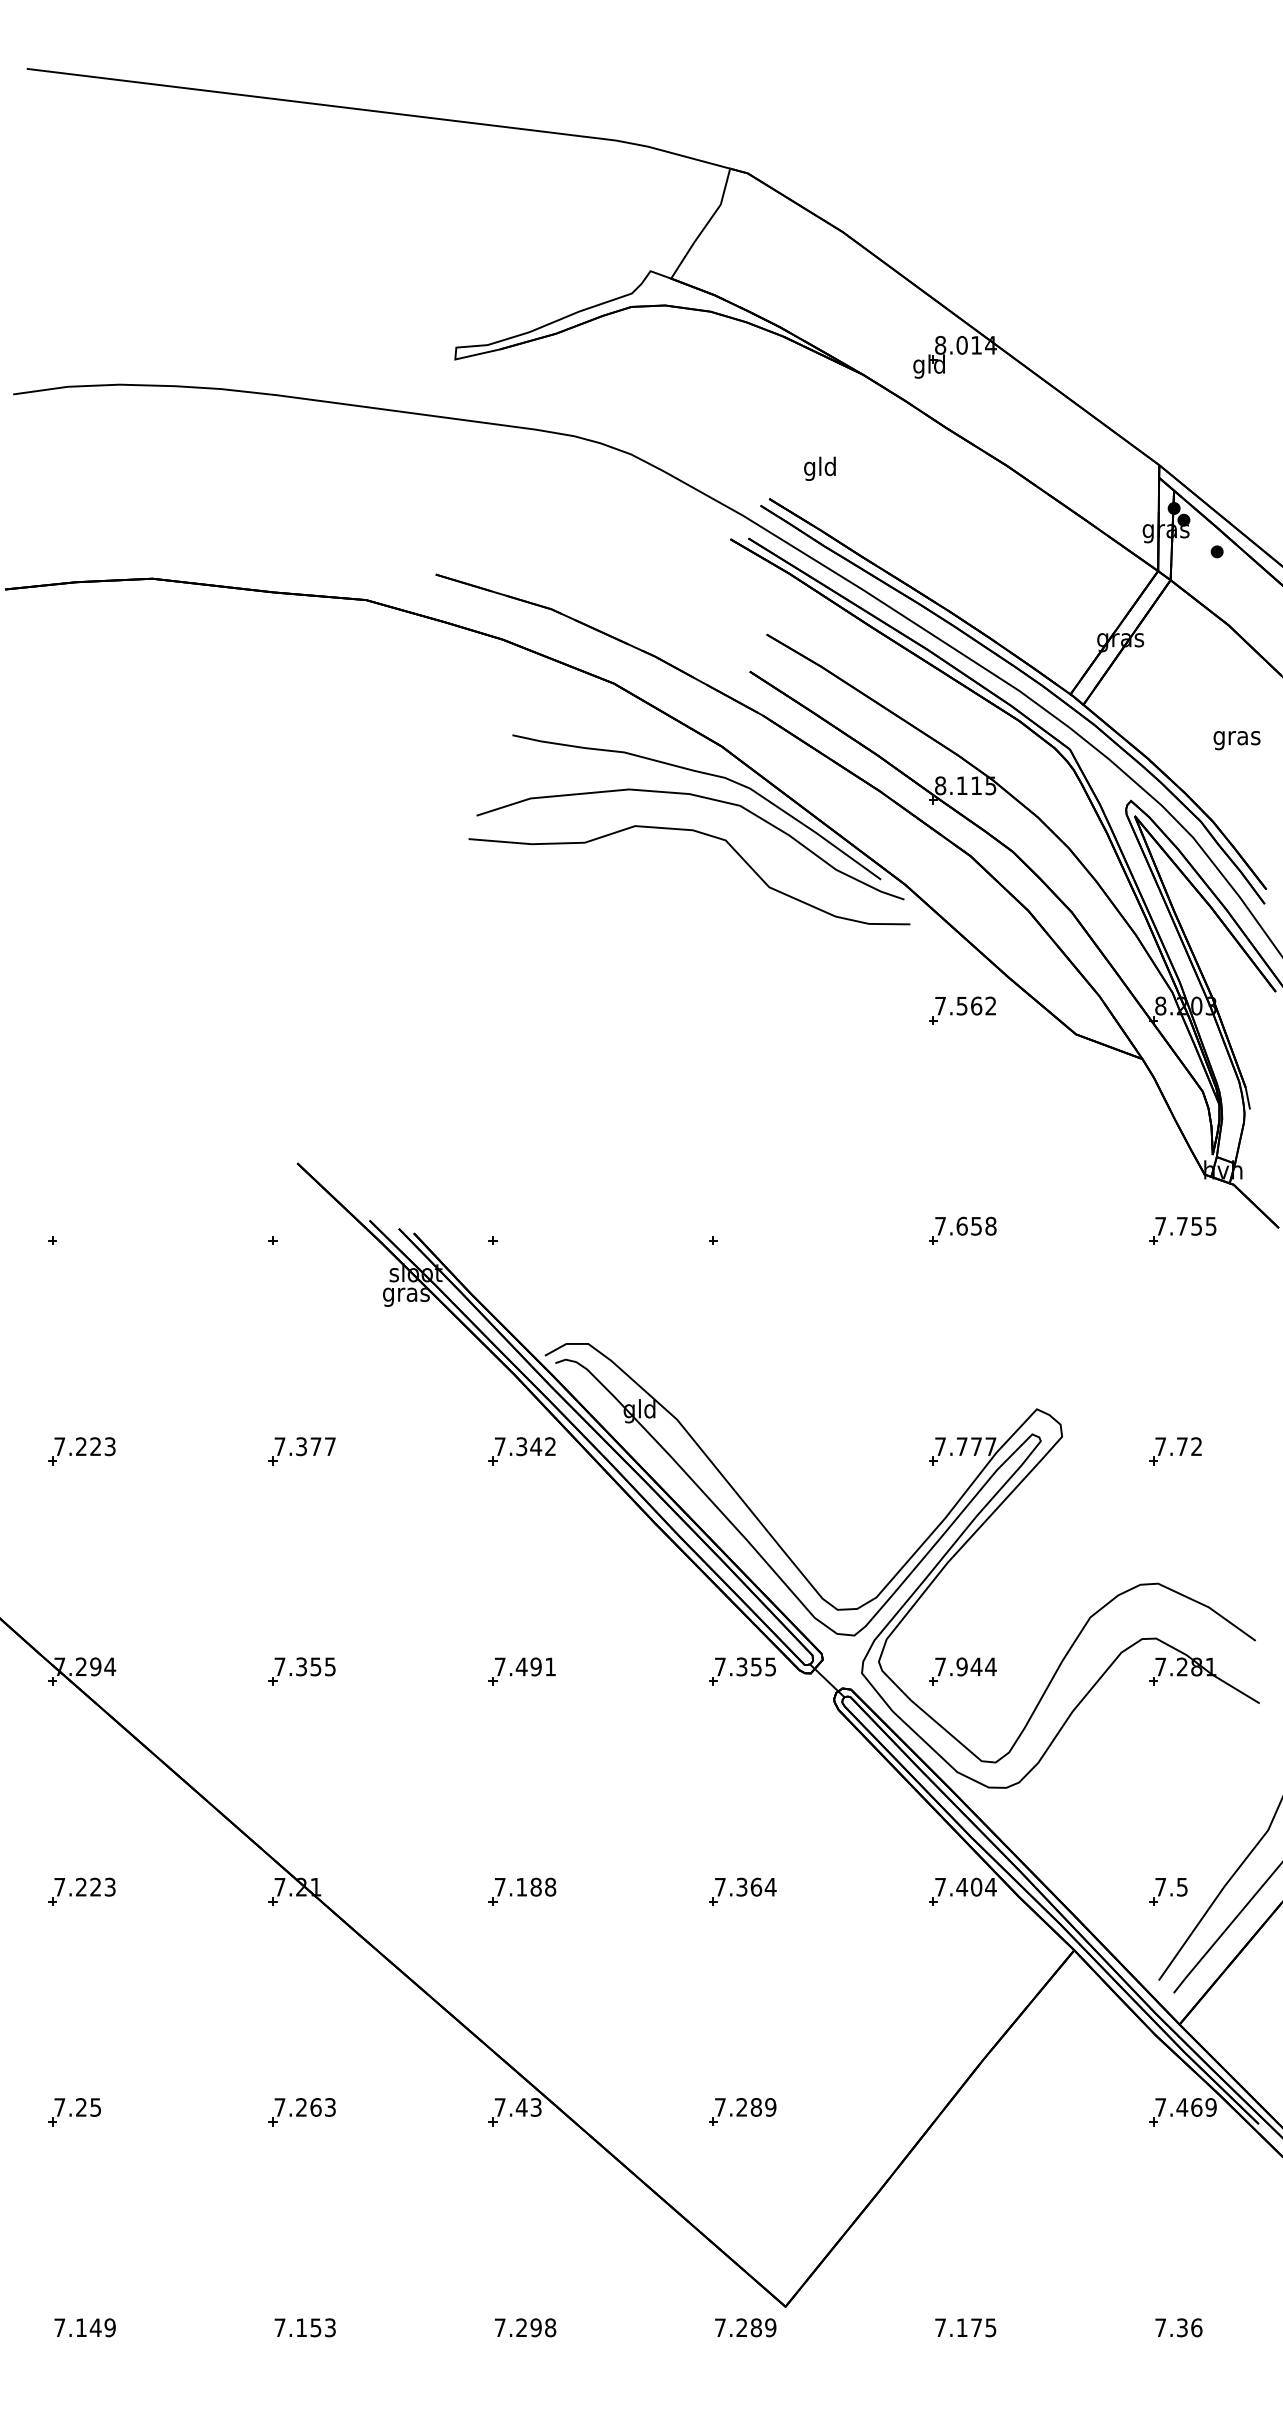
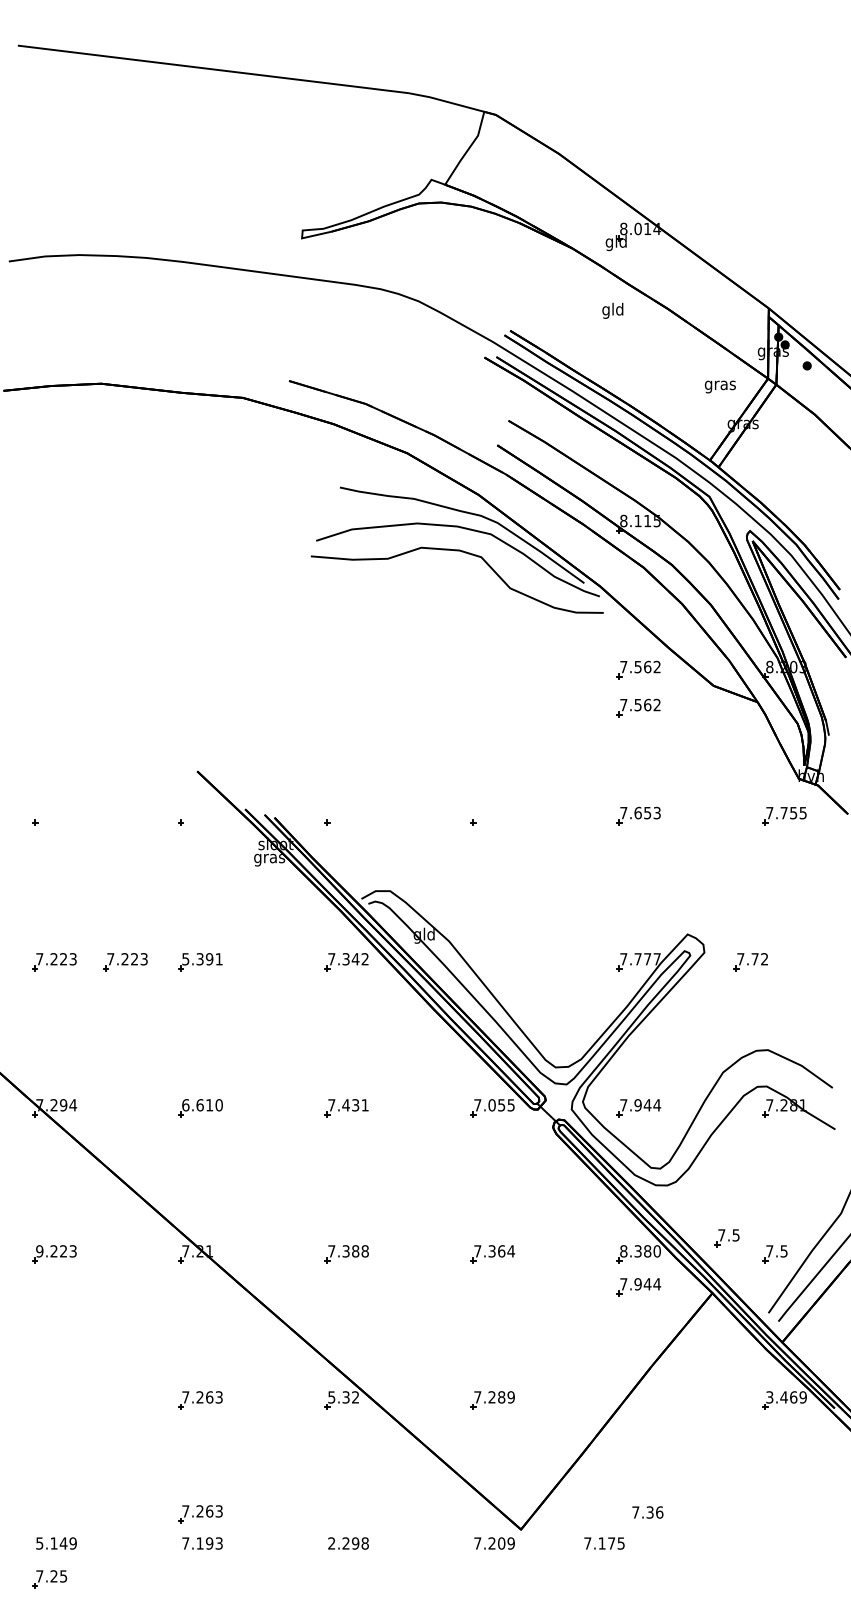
text: (819, 468) -> (612, 310), moved
text: (1235, 739) -> (719, 386), moved
part: (962, 1067) -> (638, 707), added
text: (989, 1226) -> (656, 813), 7.658 -> 7.653
text: (305, 1447) -> (202, 959), 7.377 -> 5.391
part: (189, 1451) -> (125, 962), added
part: (1175, 1451) -> (750, 962), moved
text: (305, 1667) -> (202, 1105), 7.355 -> 6.610
text: (535, 1667) -> (355, 1105), 7.491 -> 7.431
text: (741, 1667) -> (491, 1105), 7.355 -> 7.055
part: (1095, 1867) -> (726, 1238), added
text: (59, 1887) -> (39, 1251), 7.223 -> 9.223
text: (520, 1887) -> (345, 1251), 7.188 -> 7.388
text: (965, 1887) -> (640, 1251), 7.404 -> 8.380
part: (962, 1941) -> (638, 1287), added
text: (517, 2107) -> (343, 1397), 7.43 -> 5.32
text: (1160, 2107) -> (769, 1397), 7.469 -> 3.469
part: (74, 2112) -> (49, 1579), moved
part: (302, 2284) -> (200, 1514), added
text: (59, 2327) -> (39, 1543), 7.149 -> 5.149
text: (315, 2327) -> (209, 1543), 7.153 -> 7.193
text: (499, 2327) -> (331, 1543), 7.298 -> 2.298
text: (756, 2327) -> (501, 1543), 7.289 -> 7.209
text: (965, 2327) -> (604, 1543), moved
text: (1178, 2327) -> (647, 1512), moved

